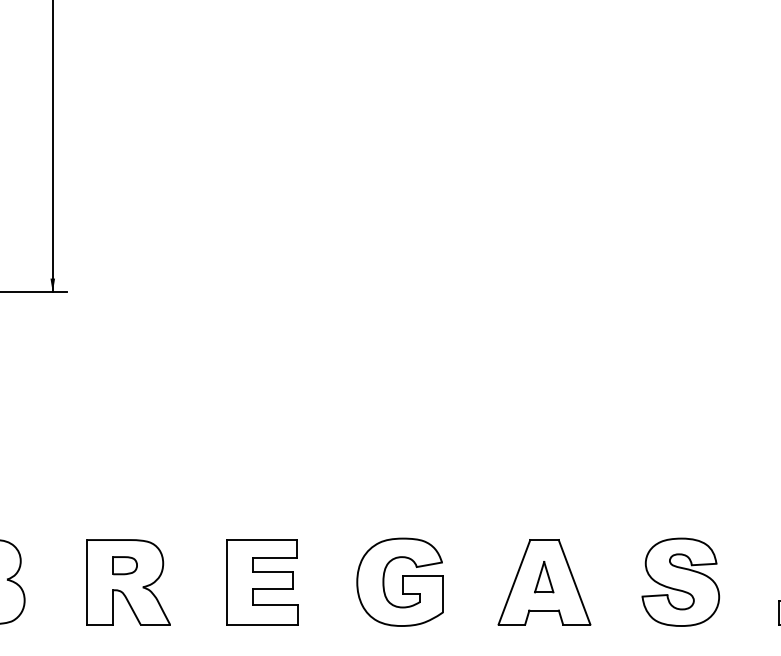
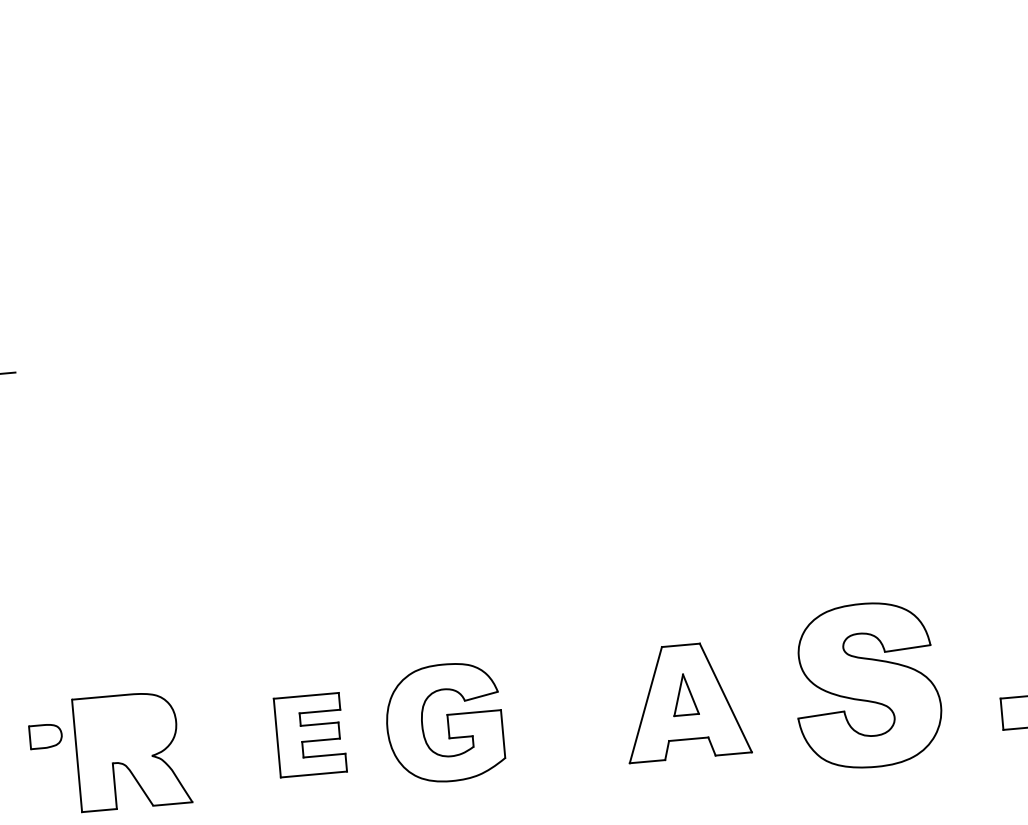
part: (124, 565) -> (45, 736), moved
part: (399, 581) -> (443, 722), moved
part: (680, 581) -> (866, 684), size x1.4
part: (262, 582) -> (310, 735), size x0.7

